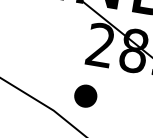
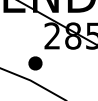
part: (85, 96) -> (35, 63), moved

